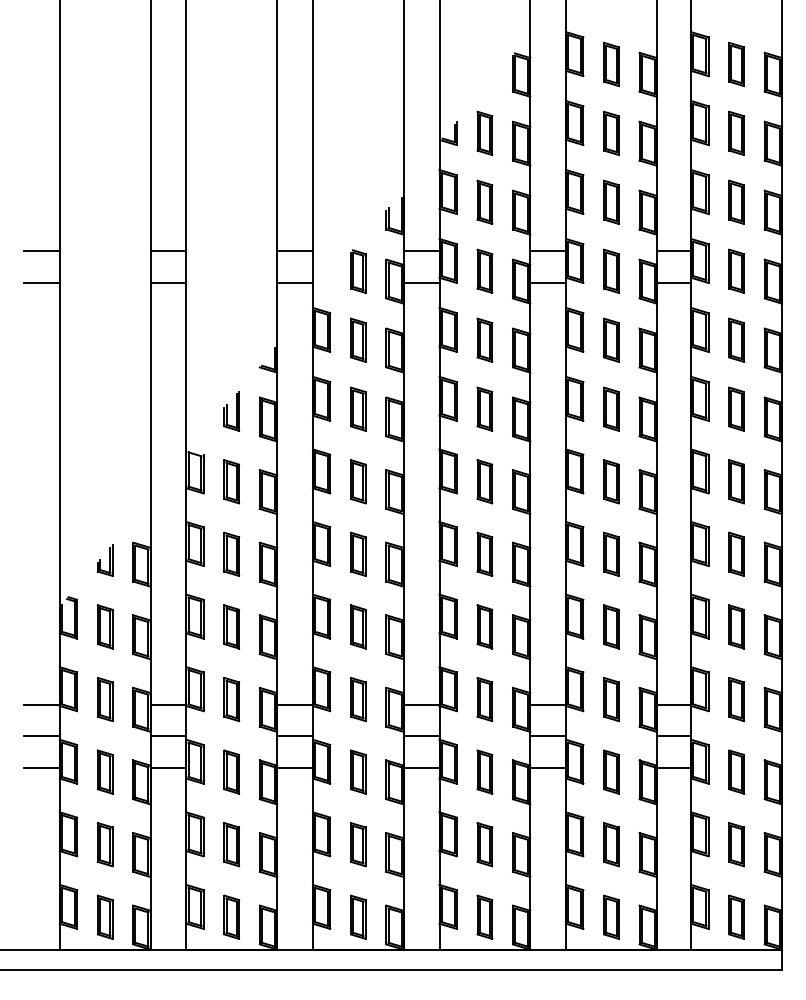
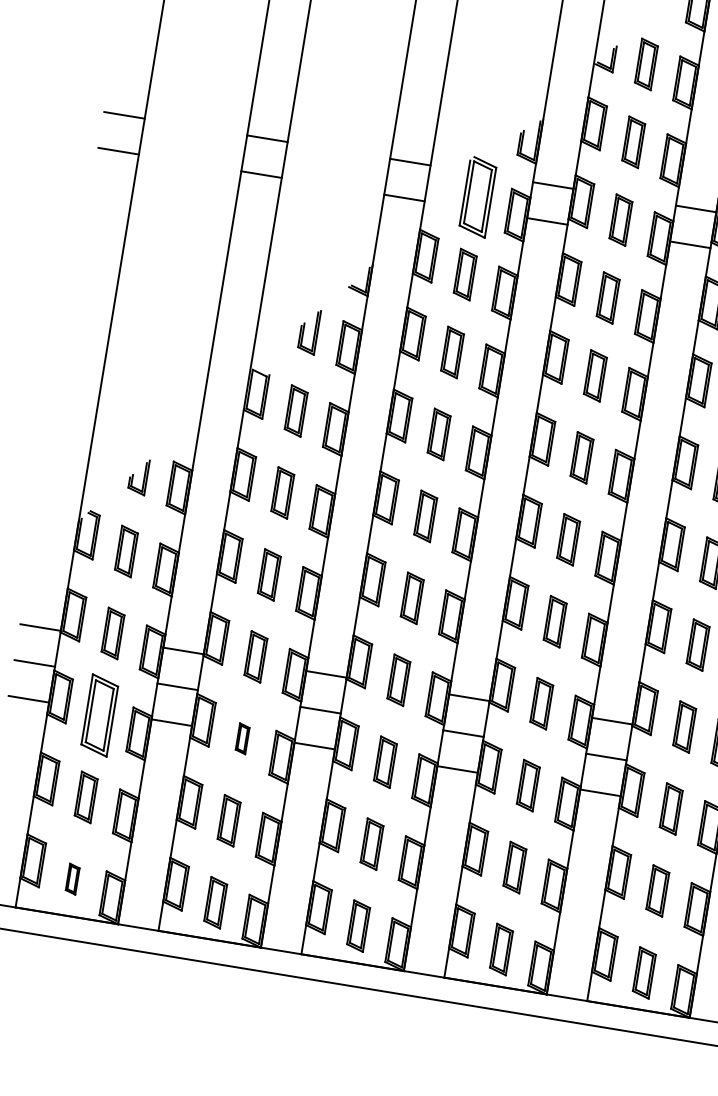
part: (358, 271) -> (478, 197), size x1.6
part: (104, 771) -> (98, 714), size x1.6
part: (231, 771) -> (242, 738), size x0.6
part: (104, 916) -> (72, 878), size x0.6

